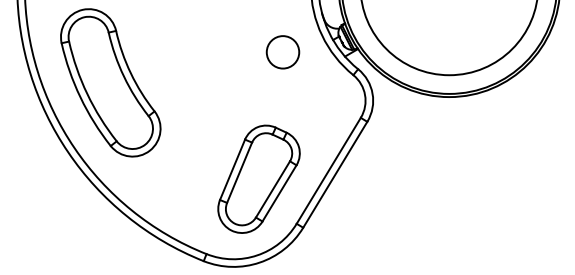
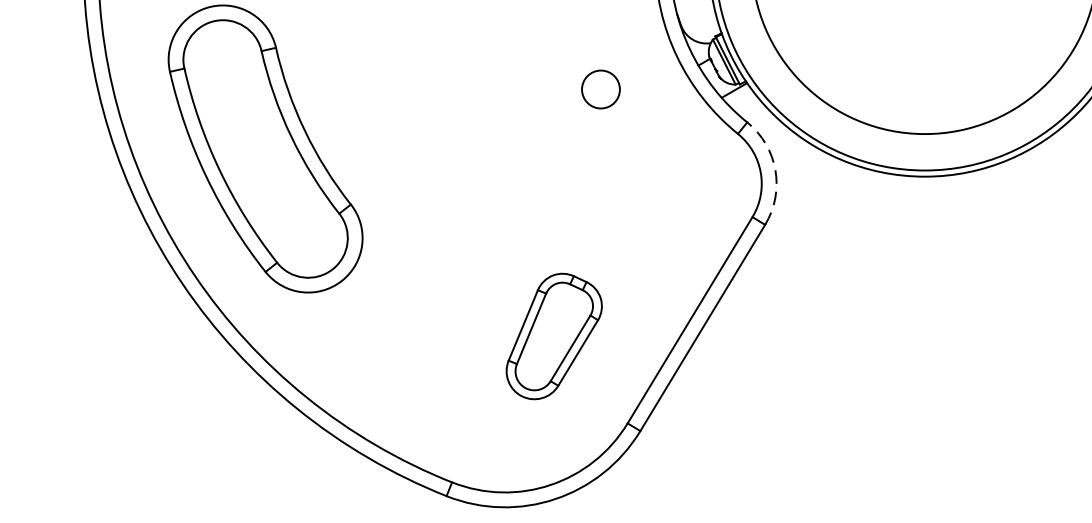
circle: (282, 52) -> (599, 89), size x0.6
arc: (372, 93) -> (775, 169), solid -> dashed
part: (258, 178) -> (553, 335), size x0.6

